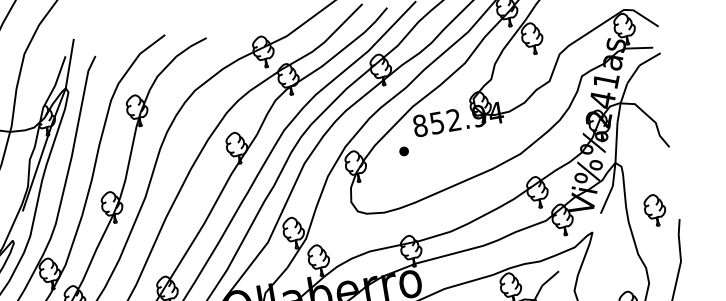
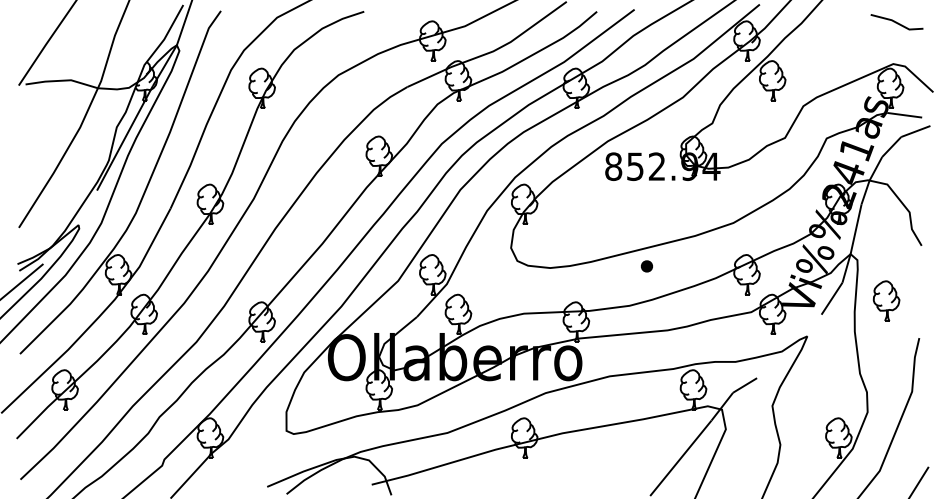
part: (403, 151) -> (646, 266), moved
part: (655, 209) -> (886, 300), moved

